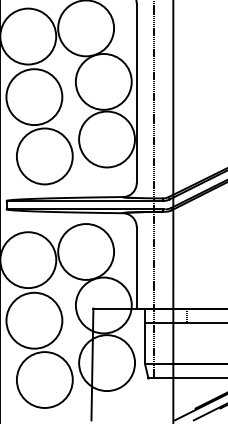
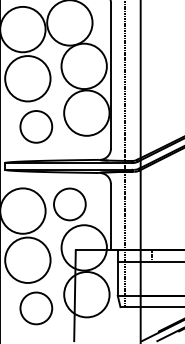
circle: (44, 156) -> (36, 126), size x0.7
circle: (86, 251) -> (70, 204), size x0.7
circle: (44, 379) -> (36, 307), size x0.7

